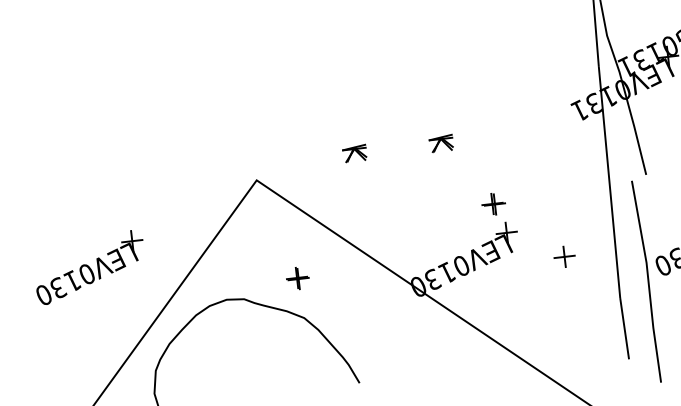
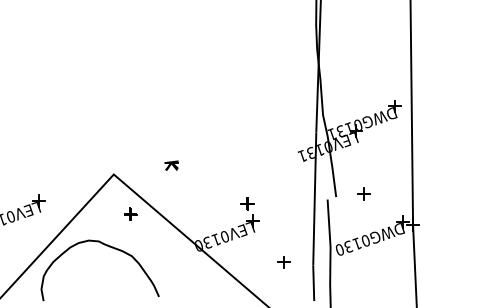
part: (441, 143) -> (221, 165), removed
part: (563, 257) -> (283, 262), moved
part: (297, 277) -> (130, 213), moved

